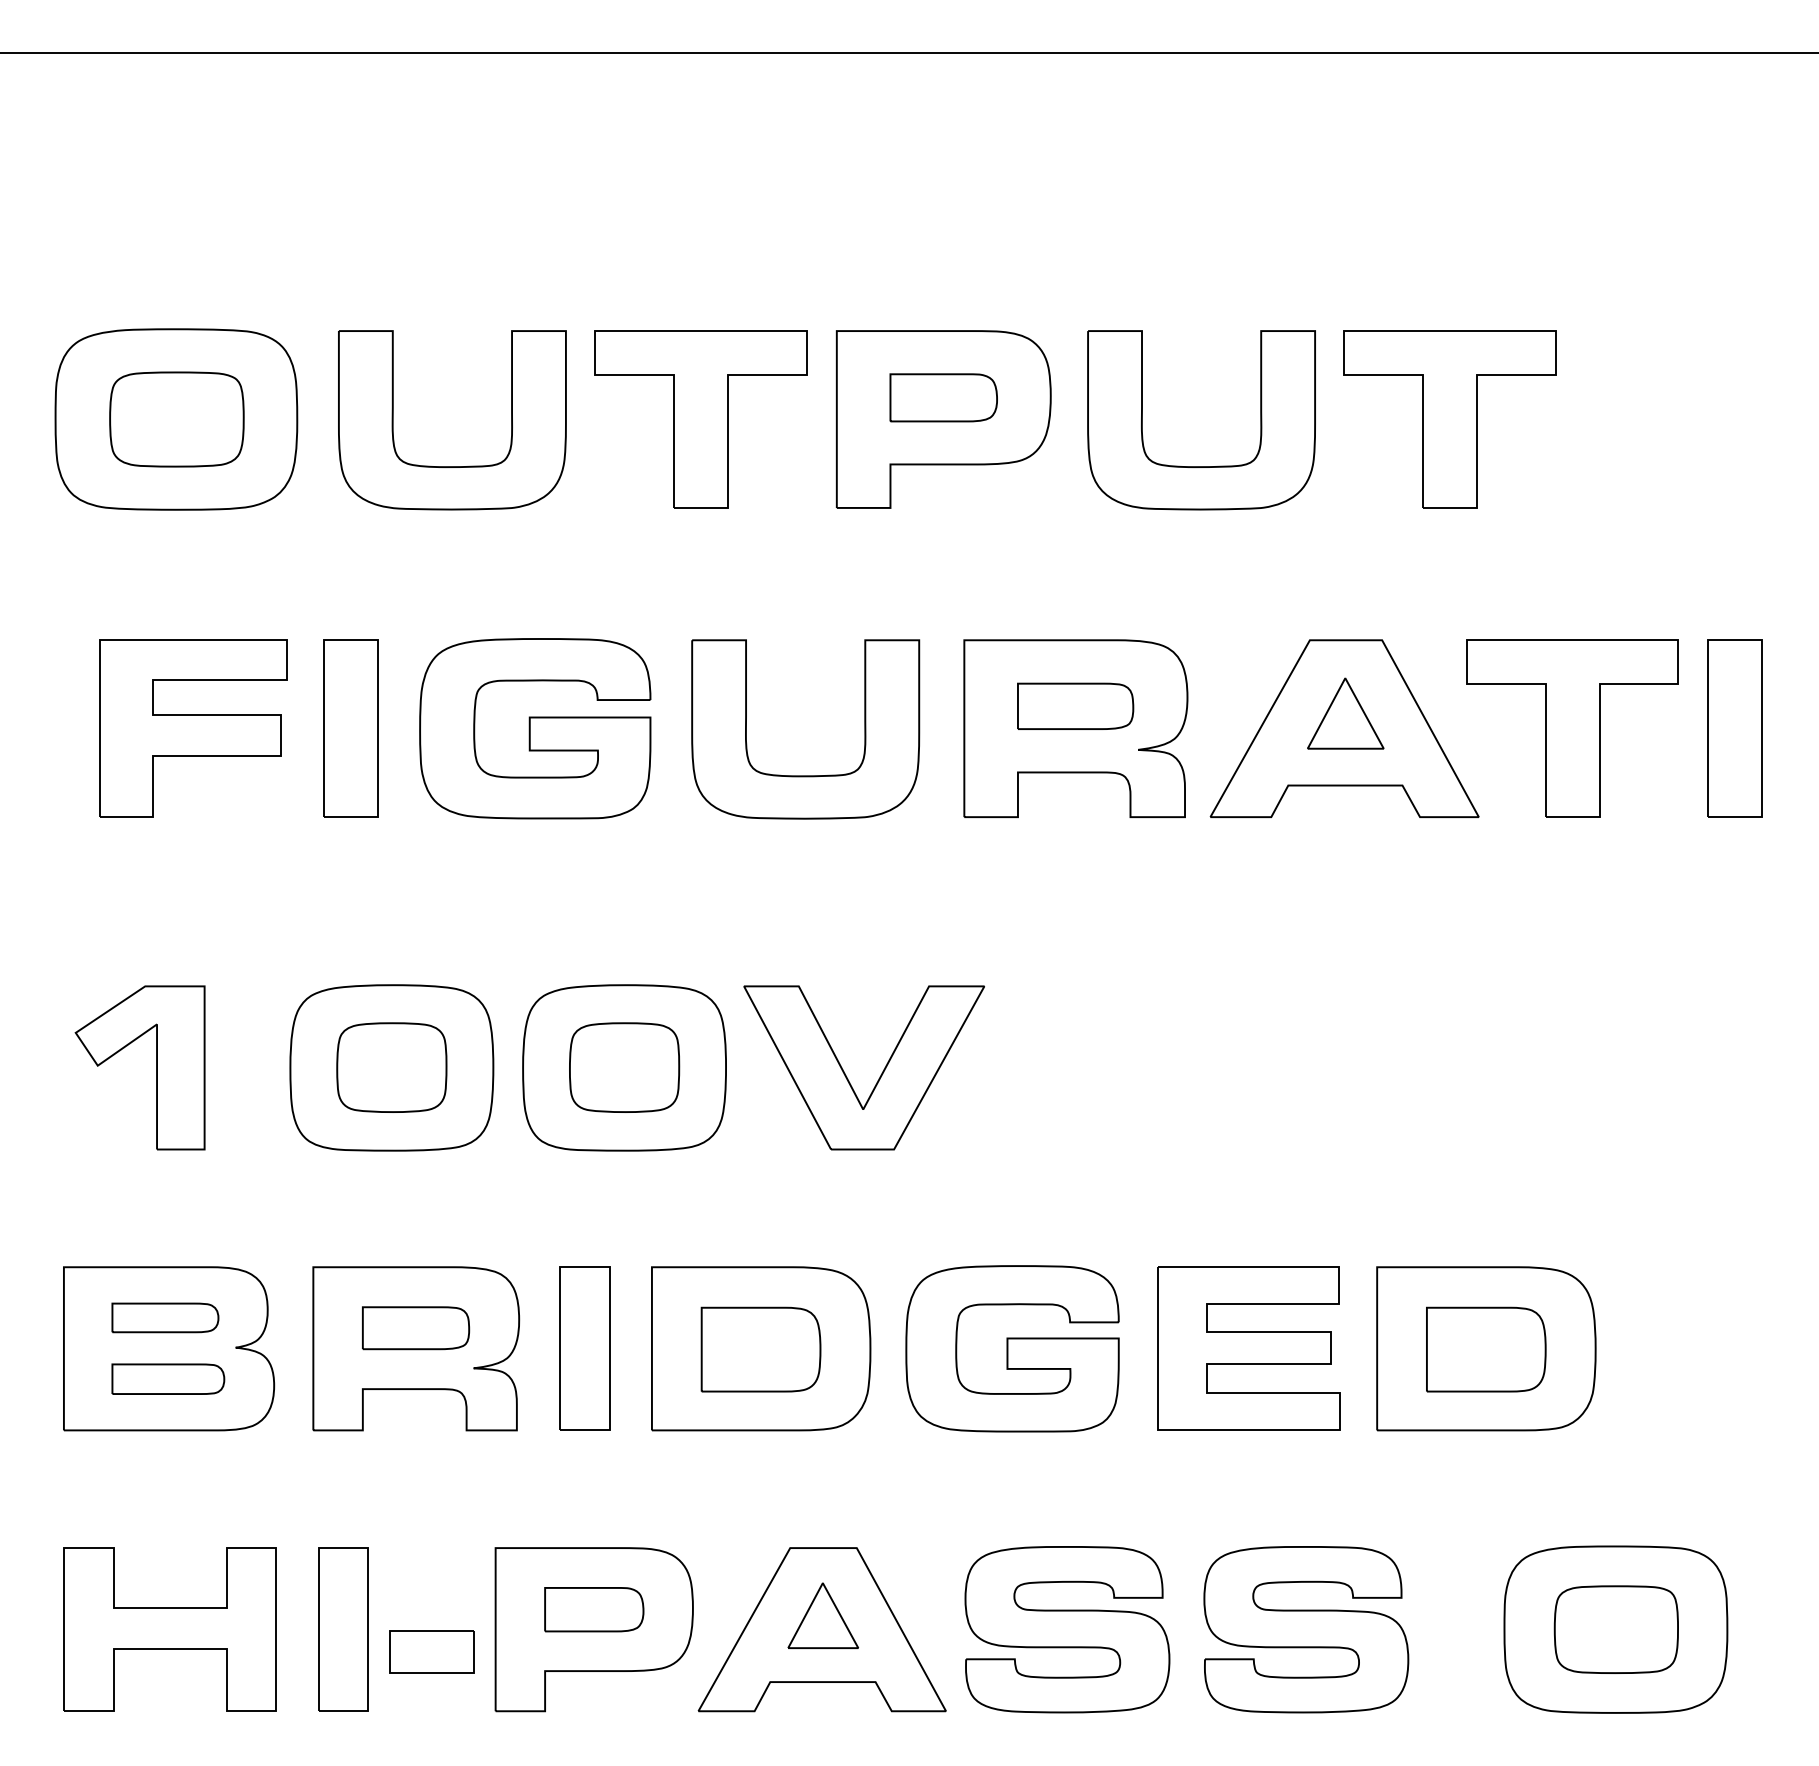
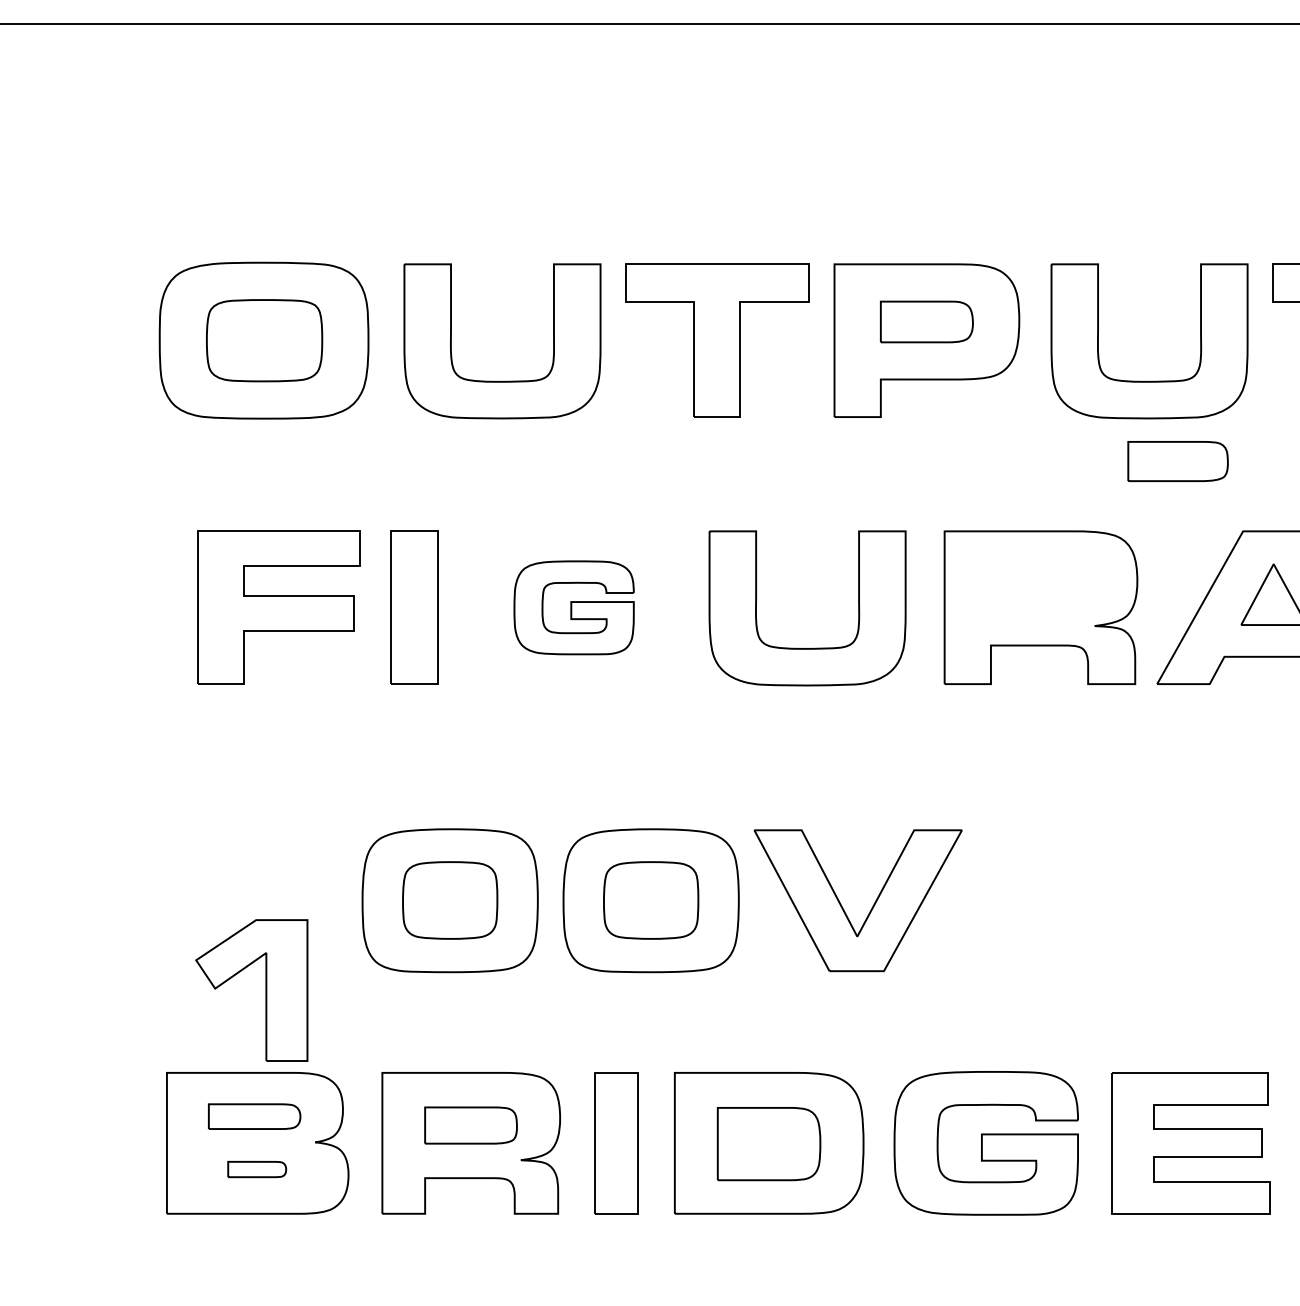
part: (1075, 705) -> (1177, 460), moved
part: (535, 728) -> (574, 607), size x0.6
part: (156, 1067) -> (265, 990), moved
part: (168, 1378) -> (257, 1168), size x0.6

